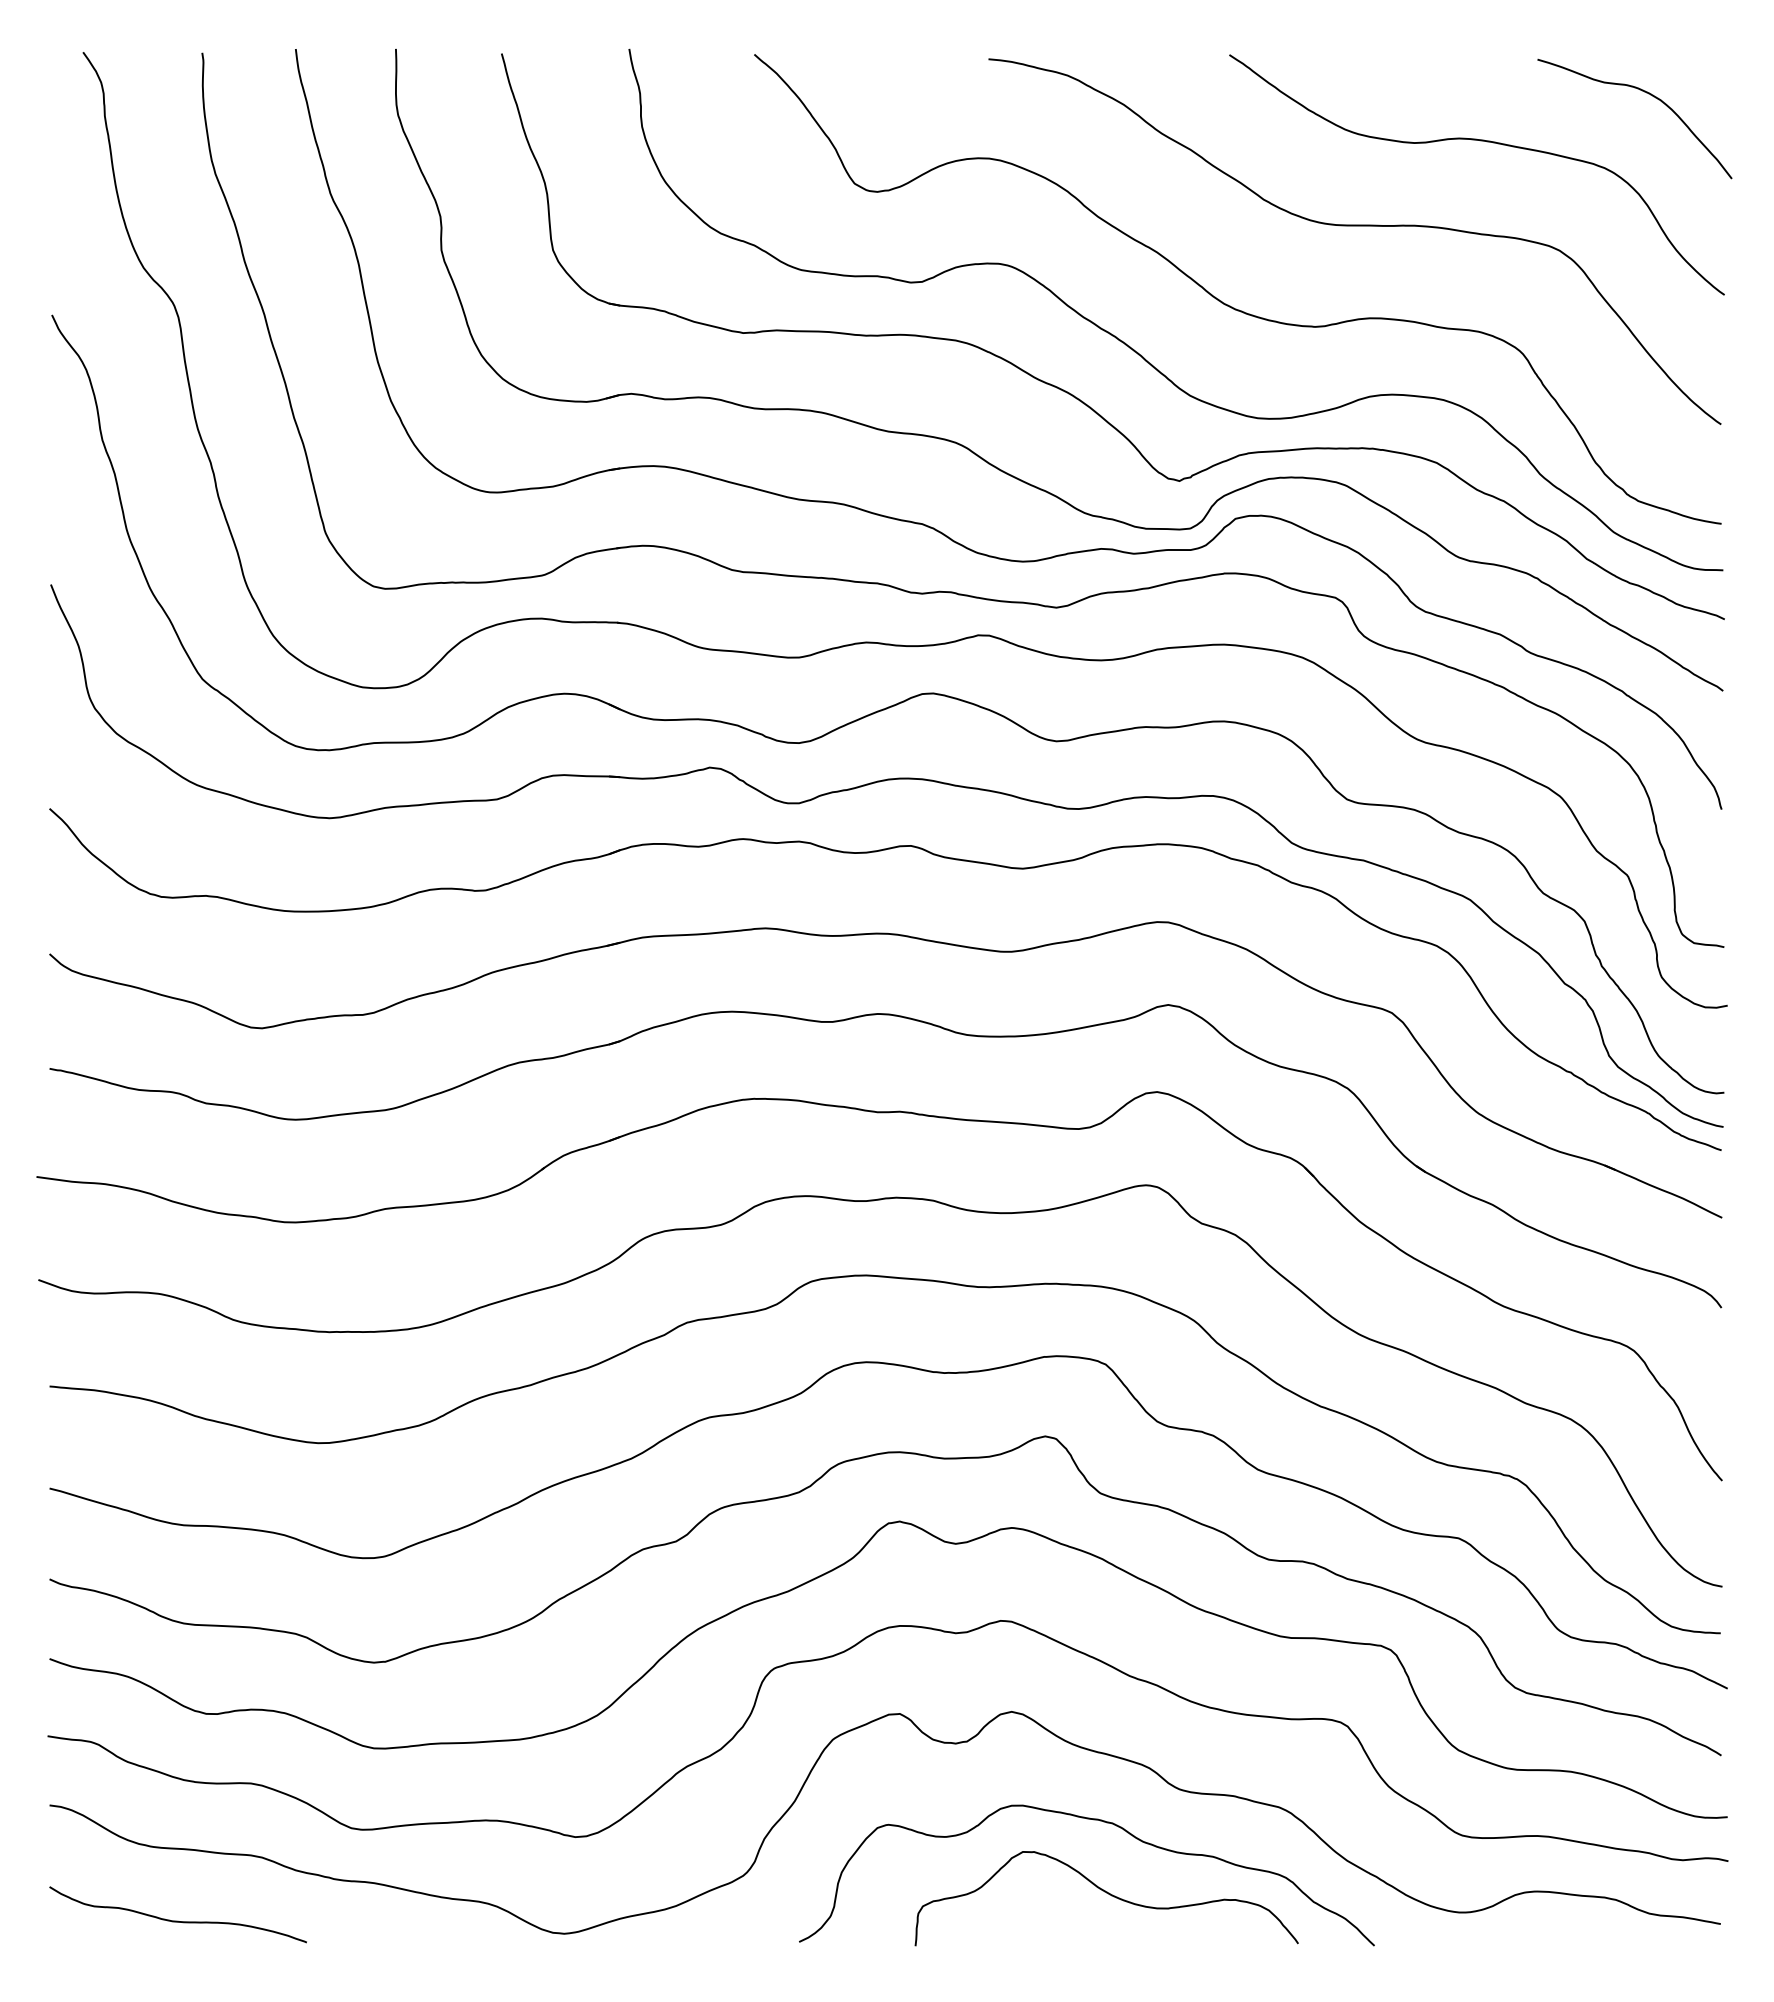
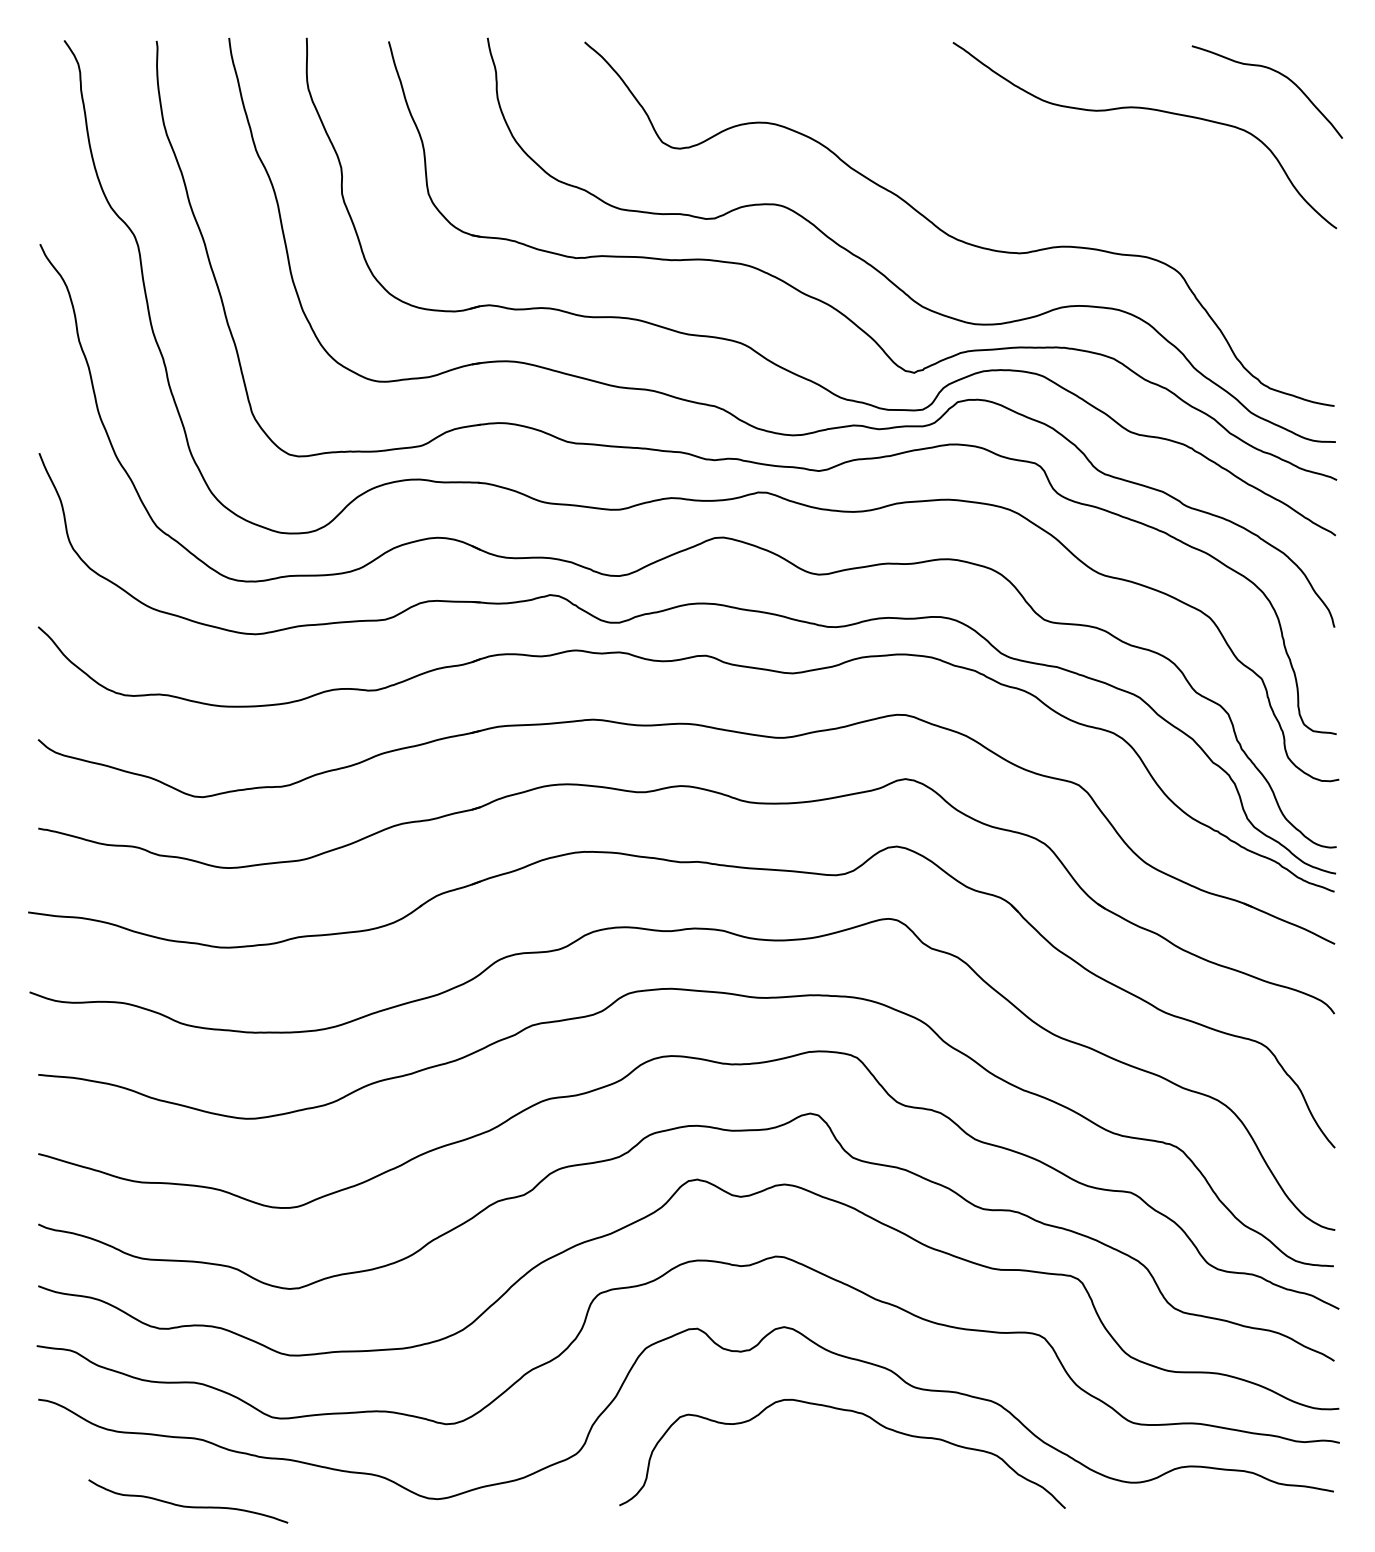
curve: (1354, 226) -> (1049, 175), removed
curve: (1108, 1894) -> (859, 1468), removed
curve: (177, 1920) -> (187, 1505), moved

